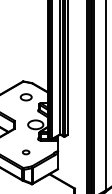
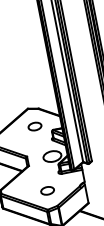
part: (25, 152) -> (46, 191), size x1.67

